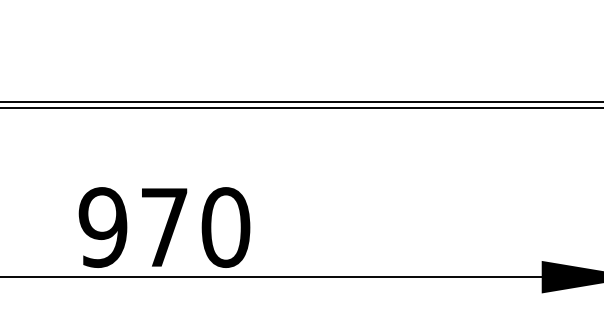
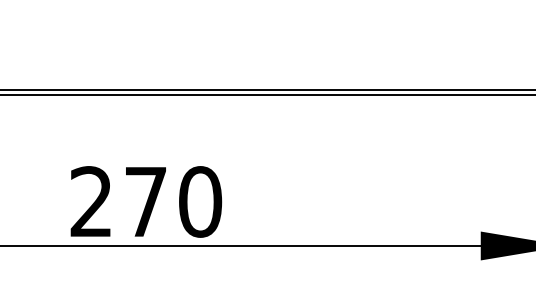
text: (102, 227) -> (90, 201), 970 -> 270

